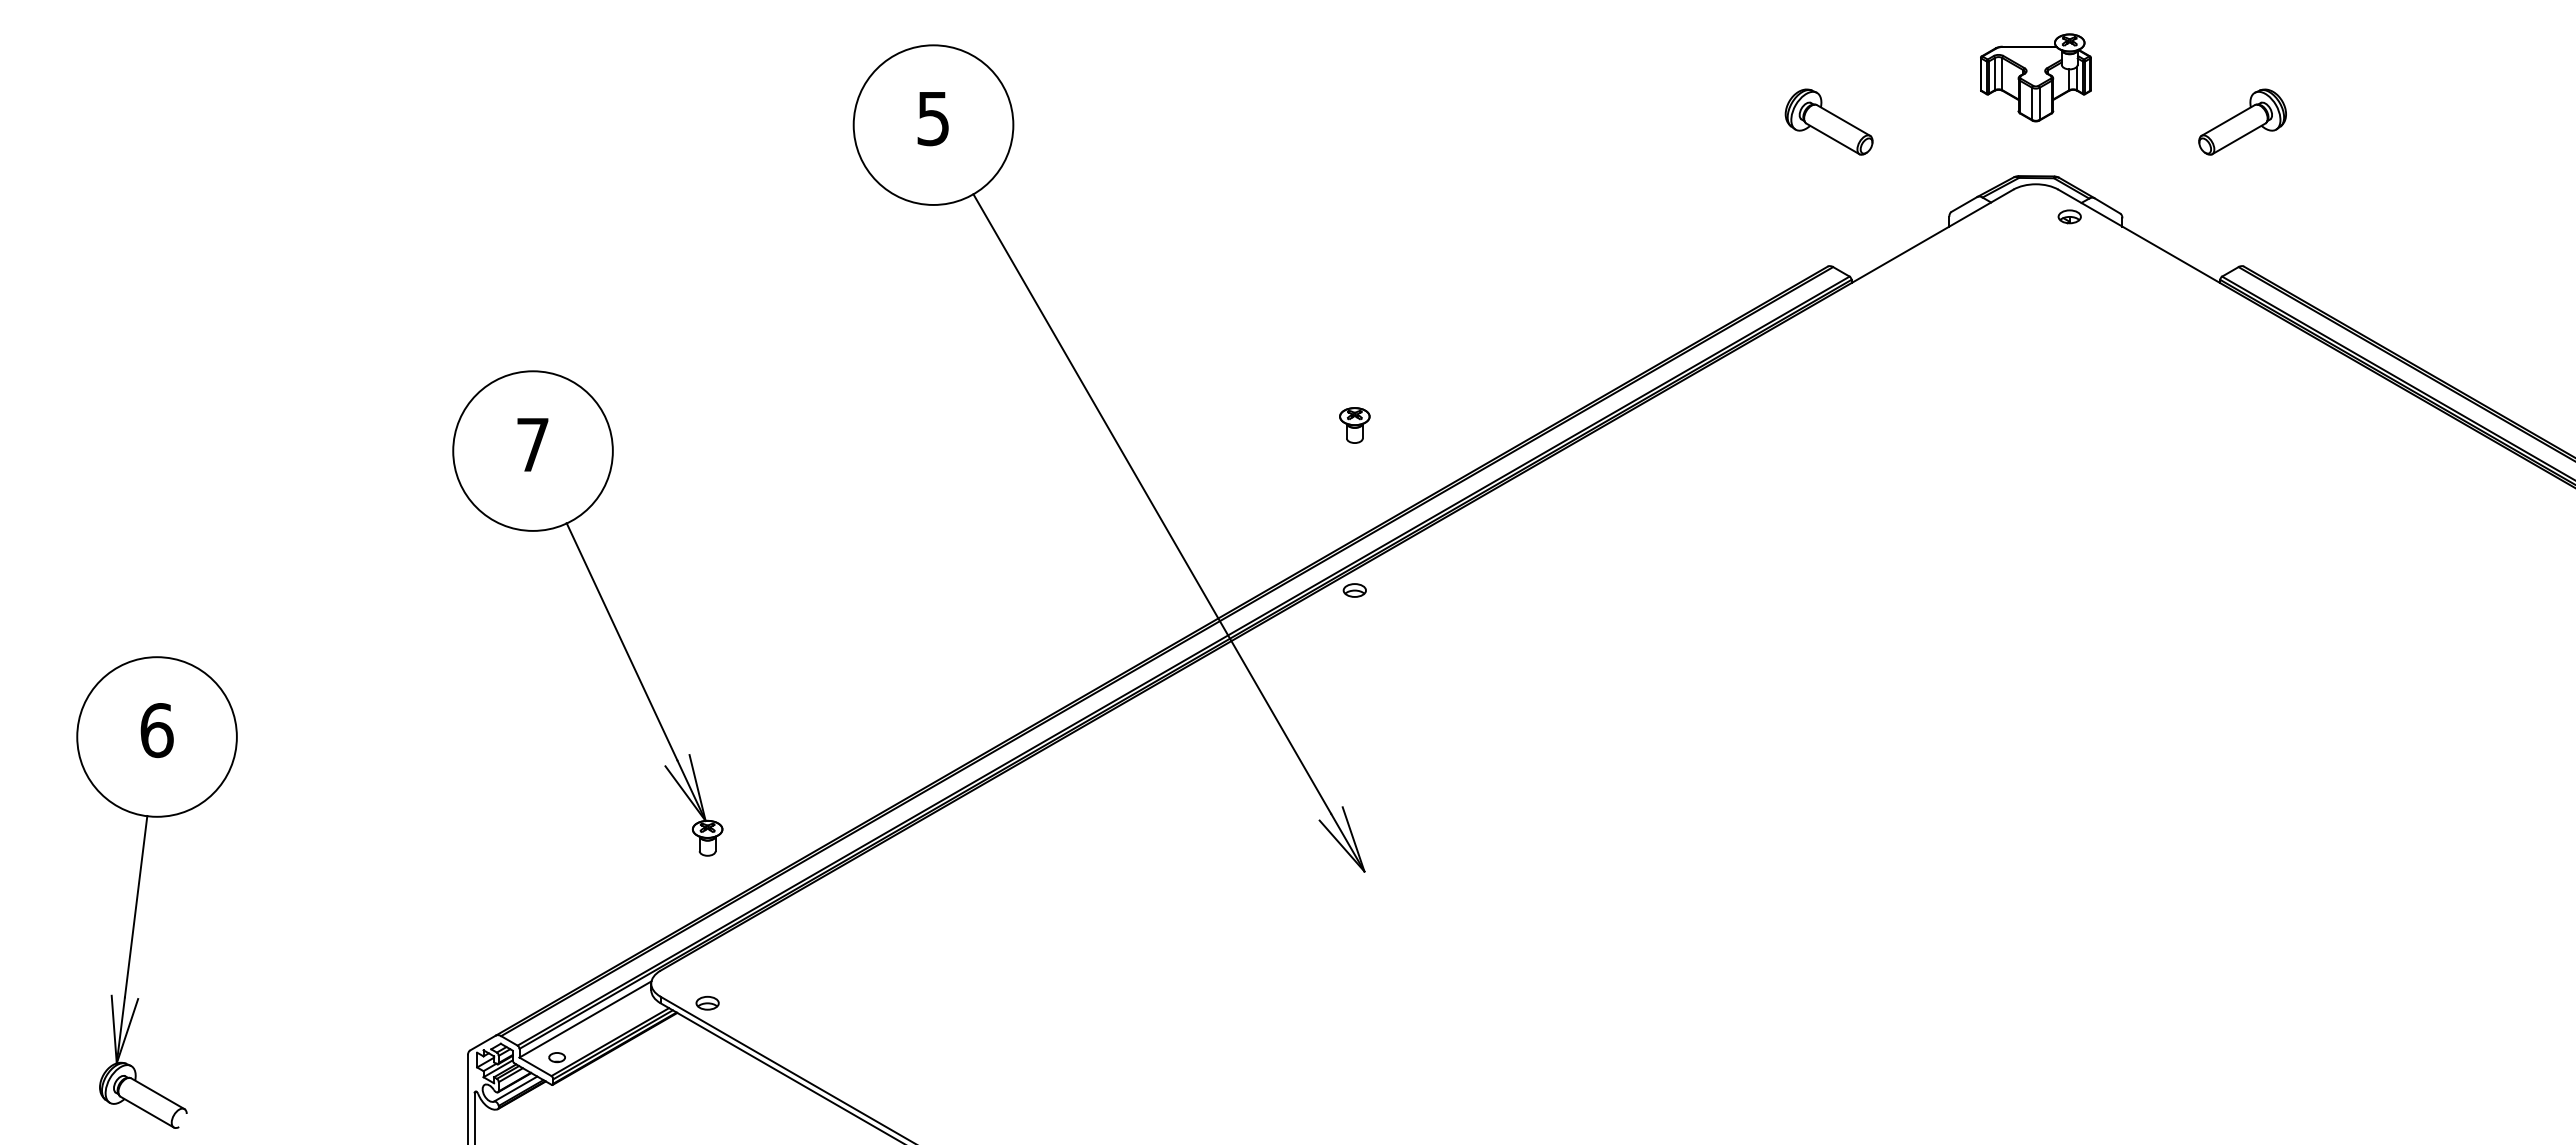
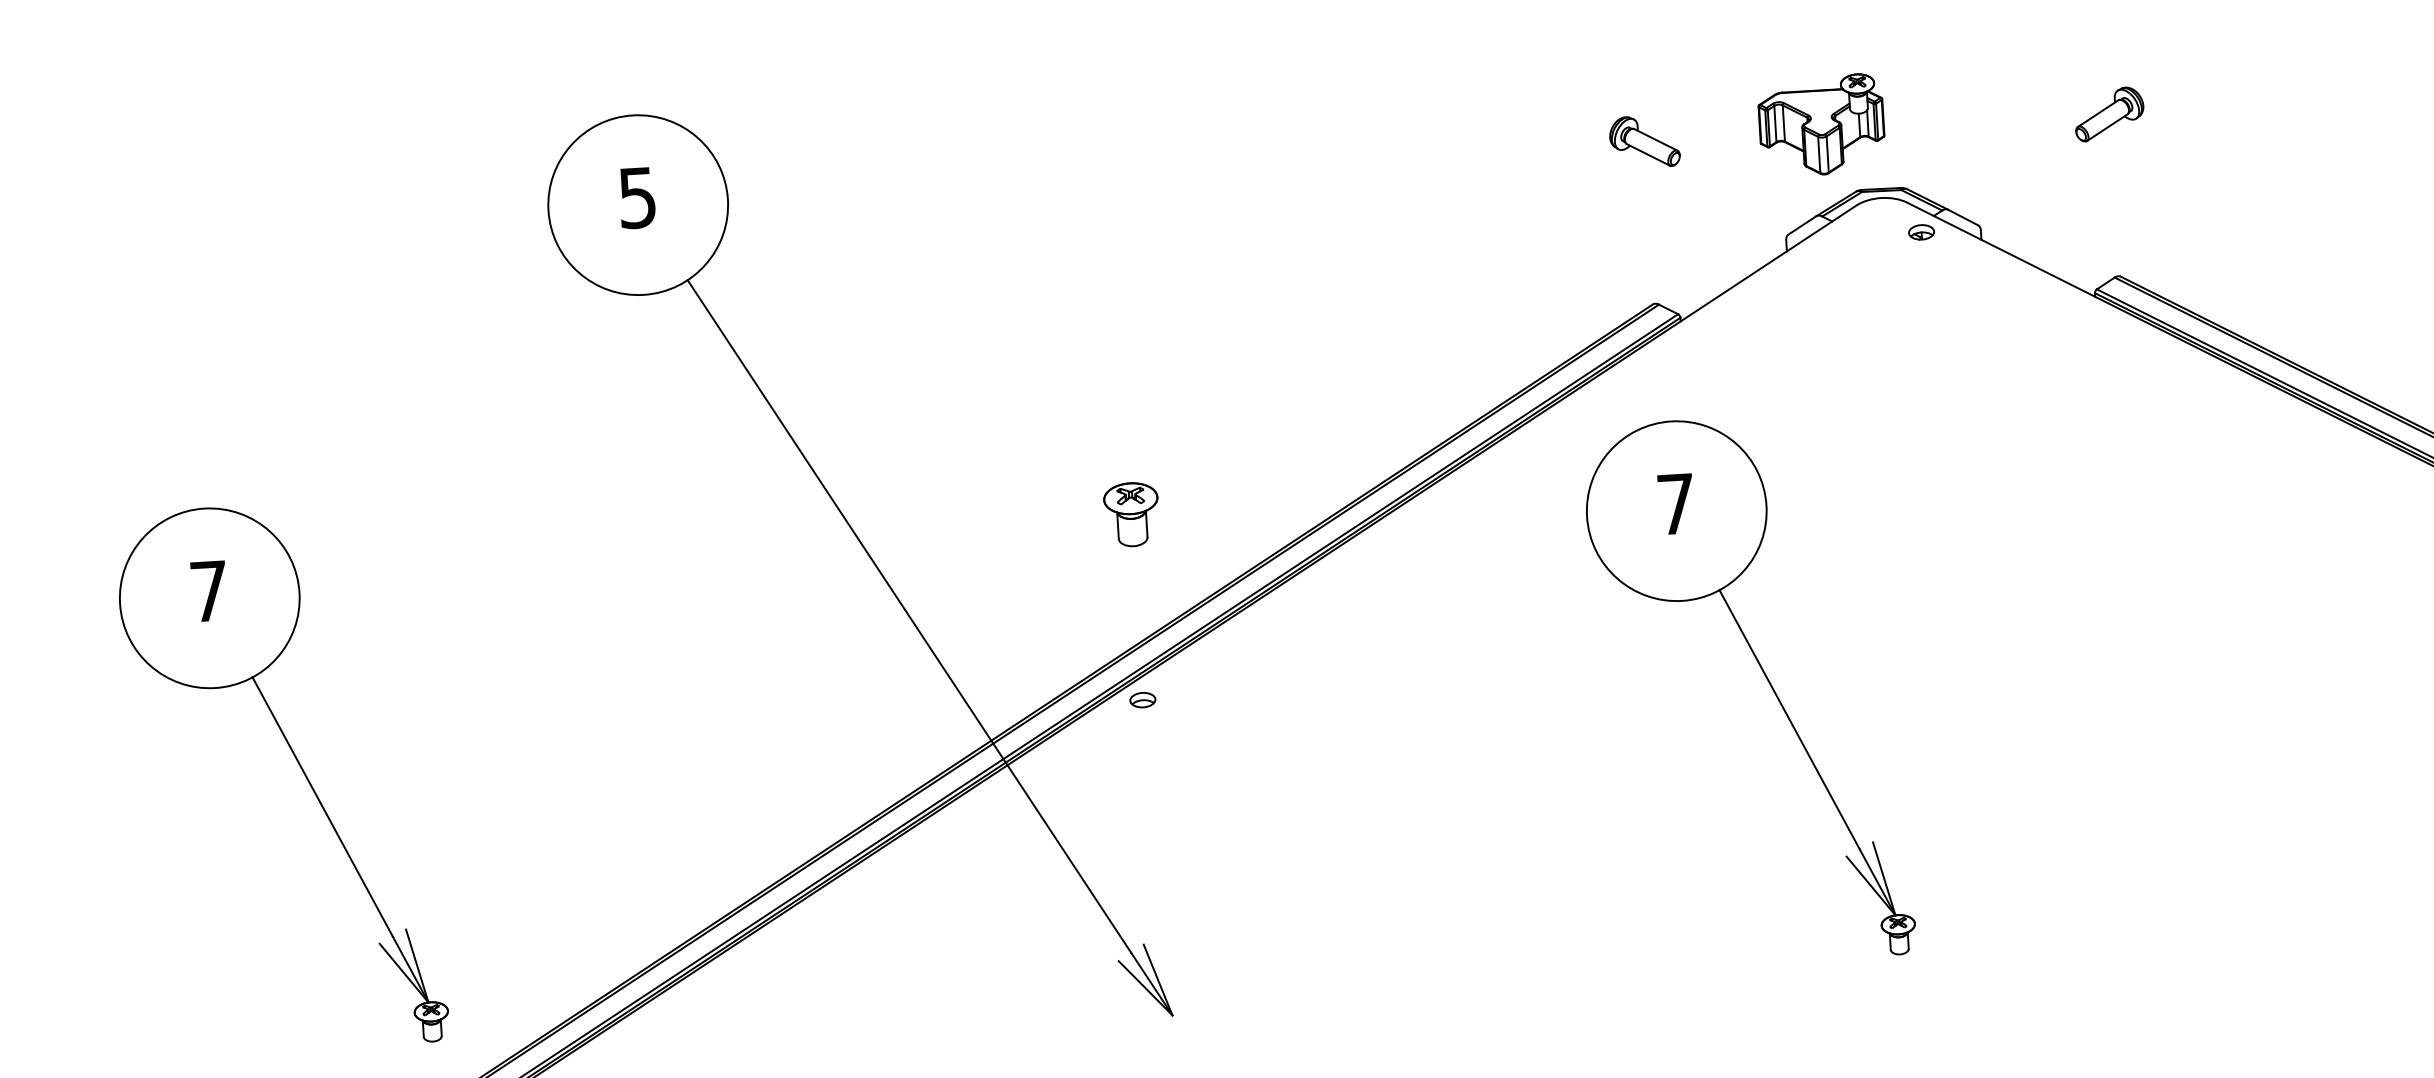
part: (2035, 77) -> (1821, 125), moved
part: (1828, 121) -> (1644, 141), size x0.7
part: (2242, 121) -> (2109, 113), size x0.7
part: (1354, 425) -> (1131, 514), size x1.6
part: (1908, 604) -> (1766, 678), added

